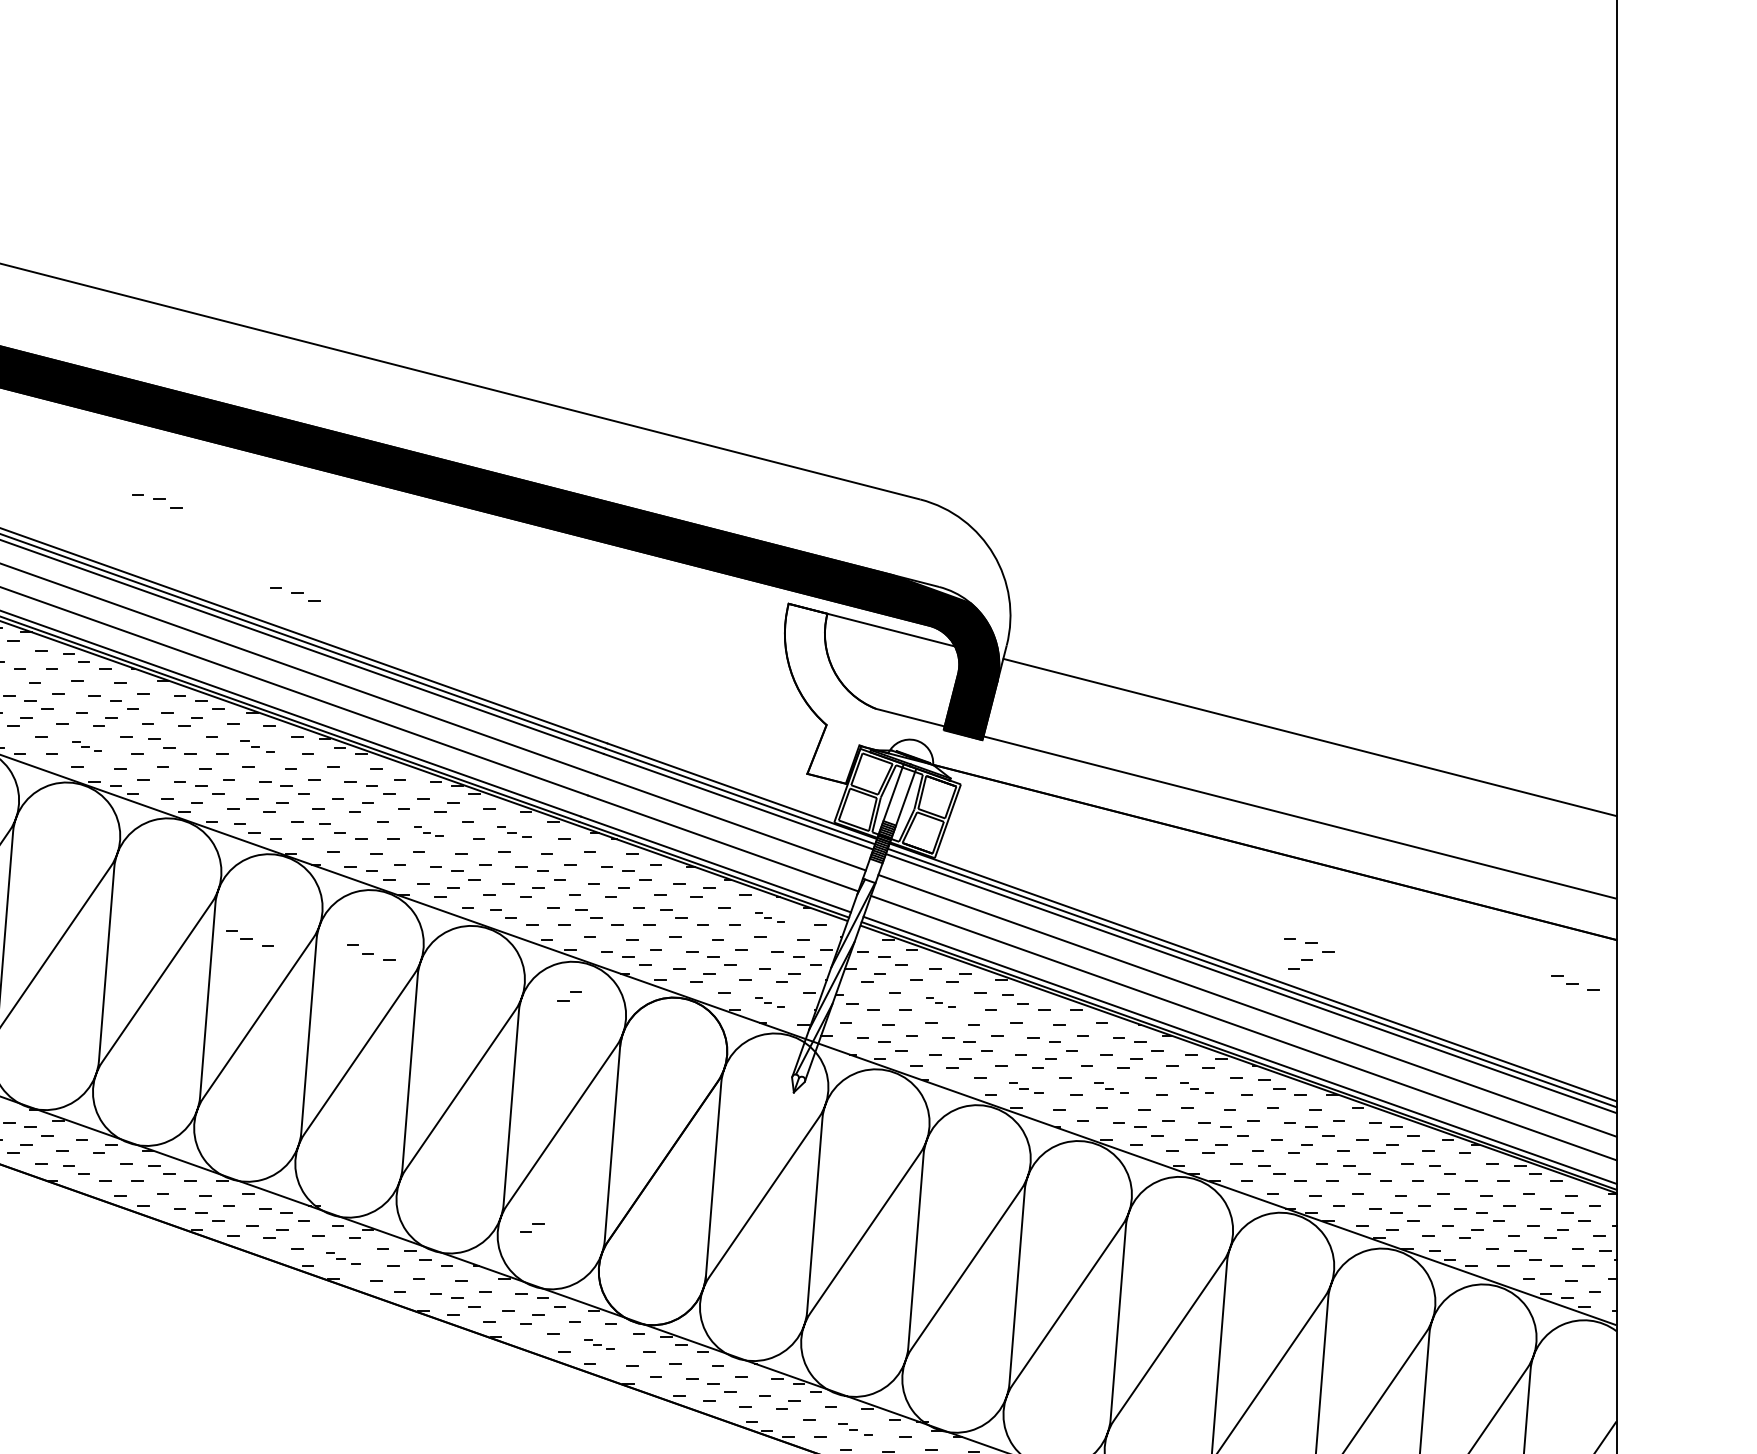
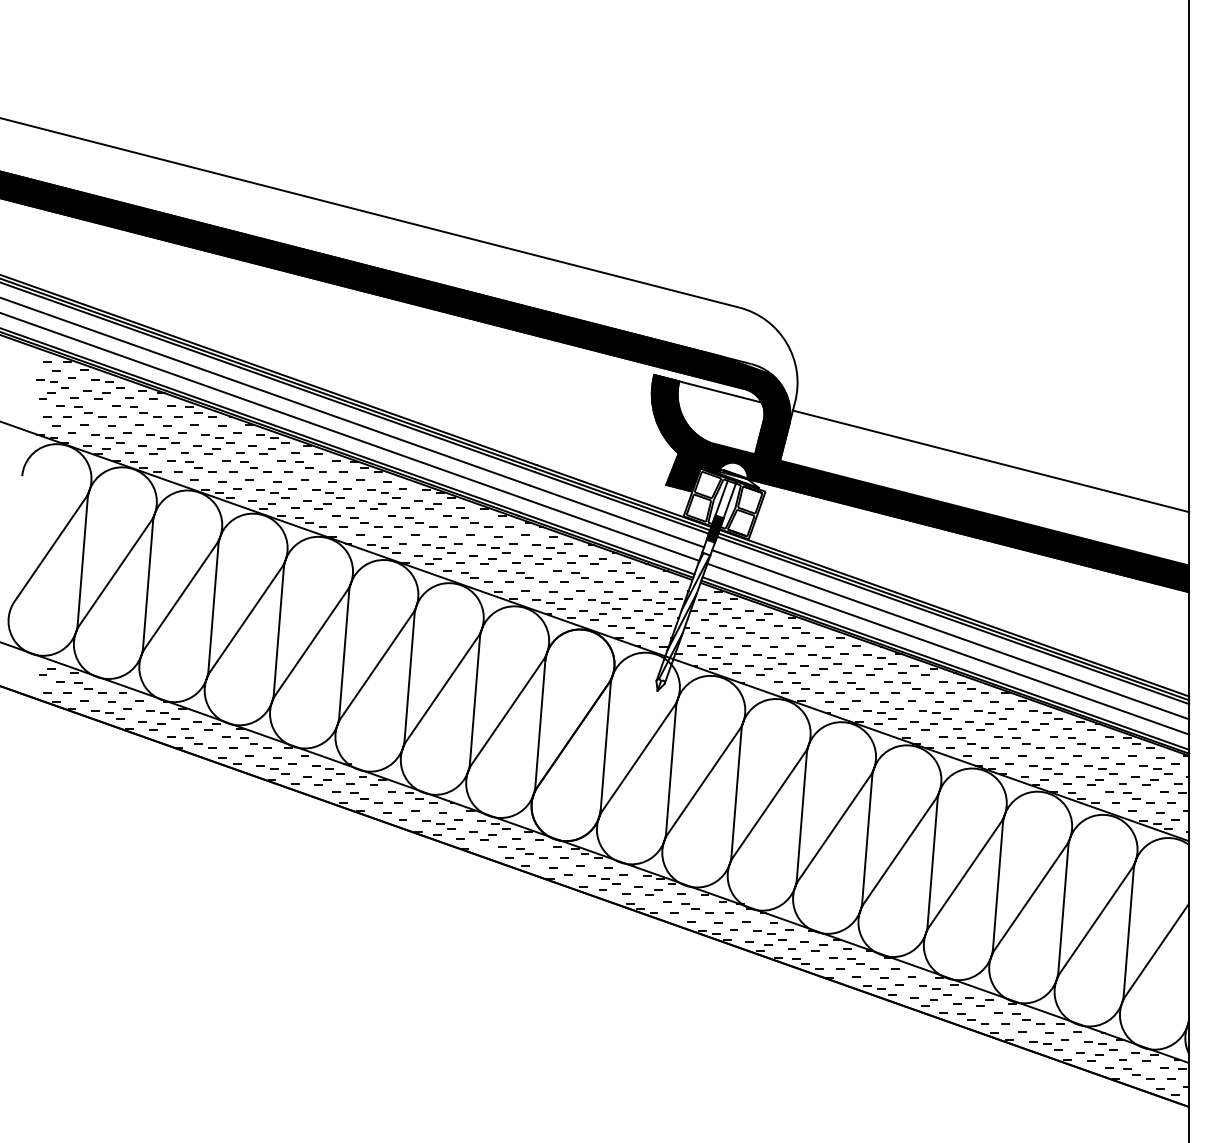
part: (156, 500) -> (245, 308), removed
part: (293, 593) -> (334, 368), removed
part: (86, 745) -> (200, 466), size x1.67
part: (256, 745) -> (310, 466), size x1.43
fill: (1200, 771) -> (920, 483), added
part: (428, 832) -> (421, 522), size x1.67
part: (513, 832) -> (476, 522), size x1.43
part: (768, 917) -> (641, 577), size x1.67
part: (249, 937) -> (305, 590), removed
part: (371, 952) -> (384, 600), removed
part: (1309, 954) -> (990, 601), removed
part: (1575, 982) -> (1162, 619), removed
part: (569, 996) -> (512, 628), removed
part: (768, 1002) -> (641, 632), size x1.67
part: (940, 1002) -> (752, 632), size x1.67
part: (1025, 1087) -> (807, 687), size x1.43
part: (1110, 1087) -> (862, 687), size x1.43
part: (1196, 1087) -> (917, 687), size x1.43
part: (532, 1228) -> (488, 778), removed
part: (343, 1257) -> (366, 797), size x1.43
part: (598, 1344) -> (531, 853), size x1.67
part: (855, 1429) -> (697, 908), size x1.43

